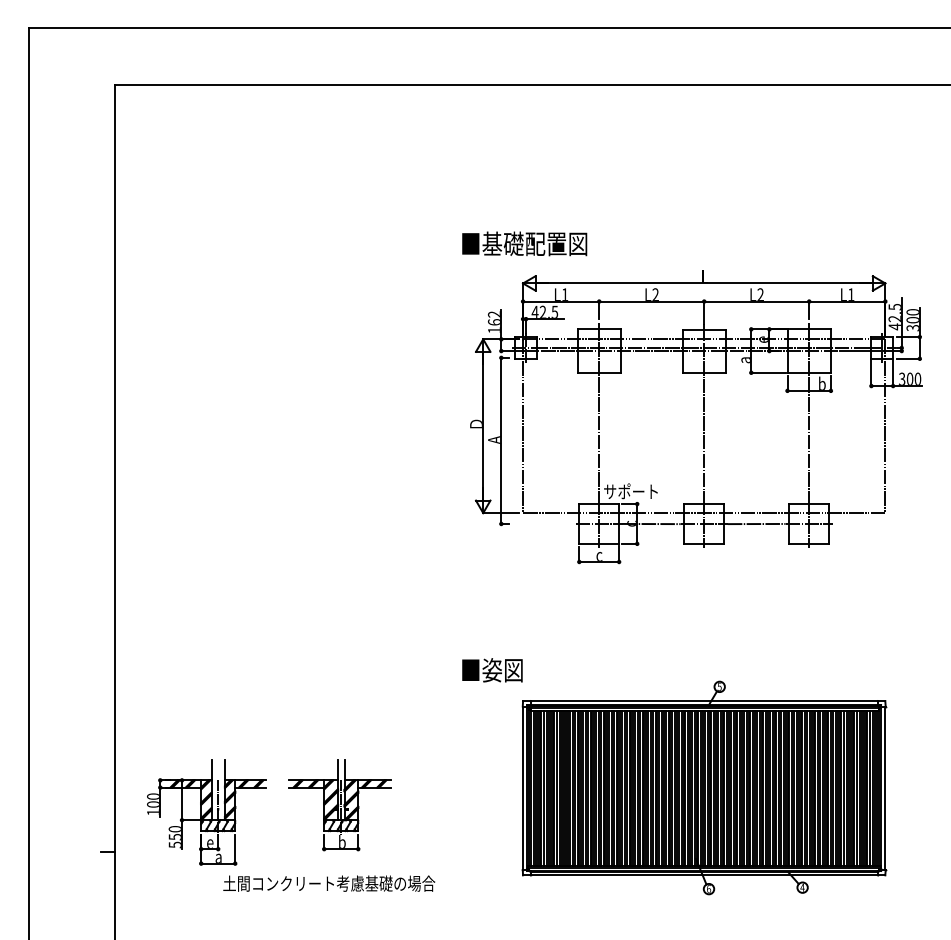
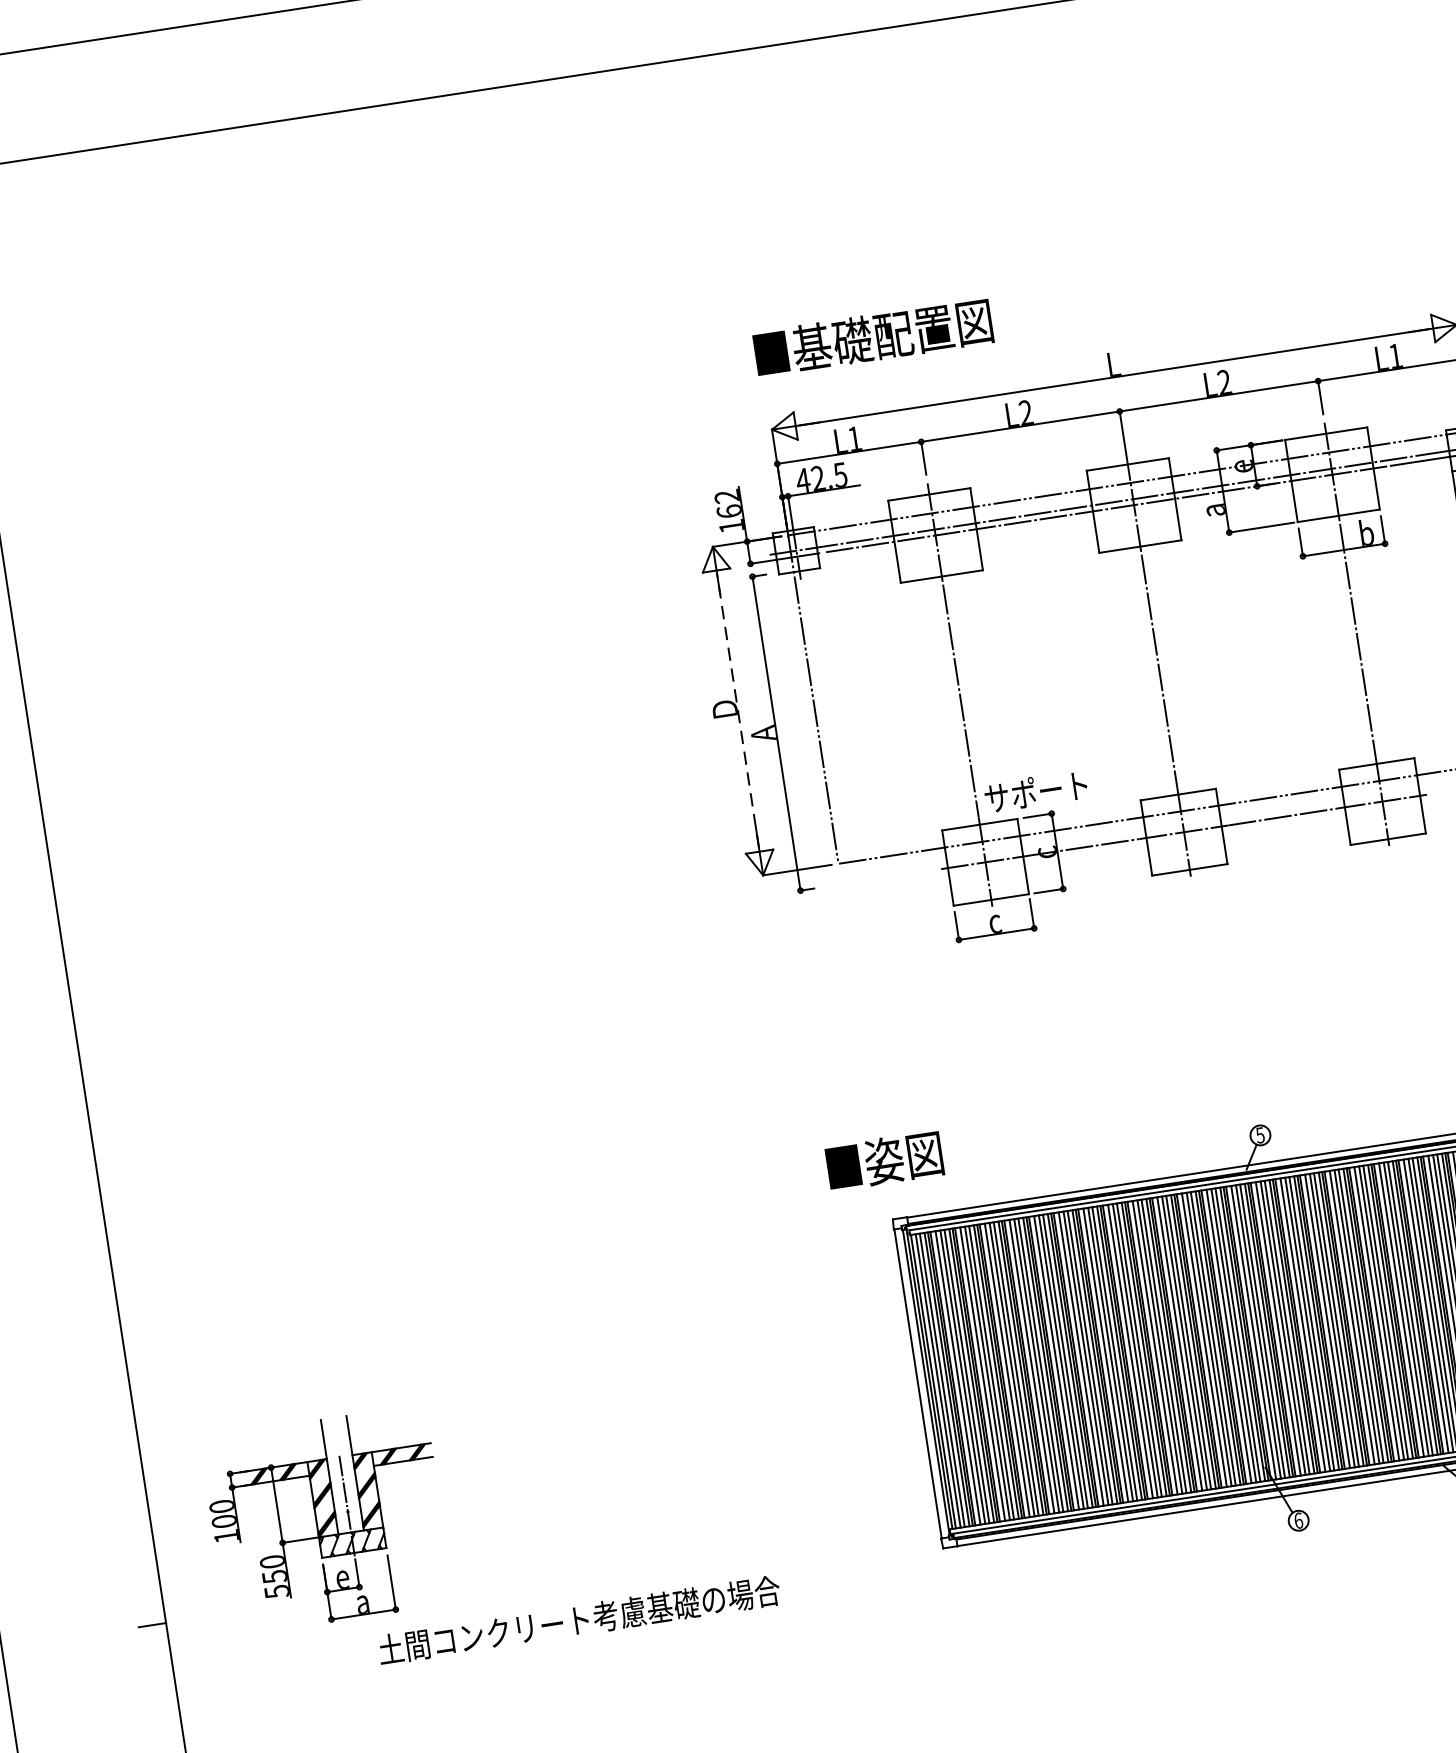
text: (524, 243) -> (872, 337), moved
line: (483, 425) -> (738, 709), solid -> dashed
text: (492, 670) -> (884, 1161), moved
part: (339, 805) -> (576, 1469), removed

